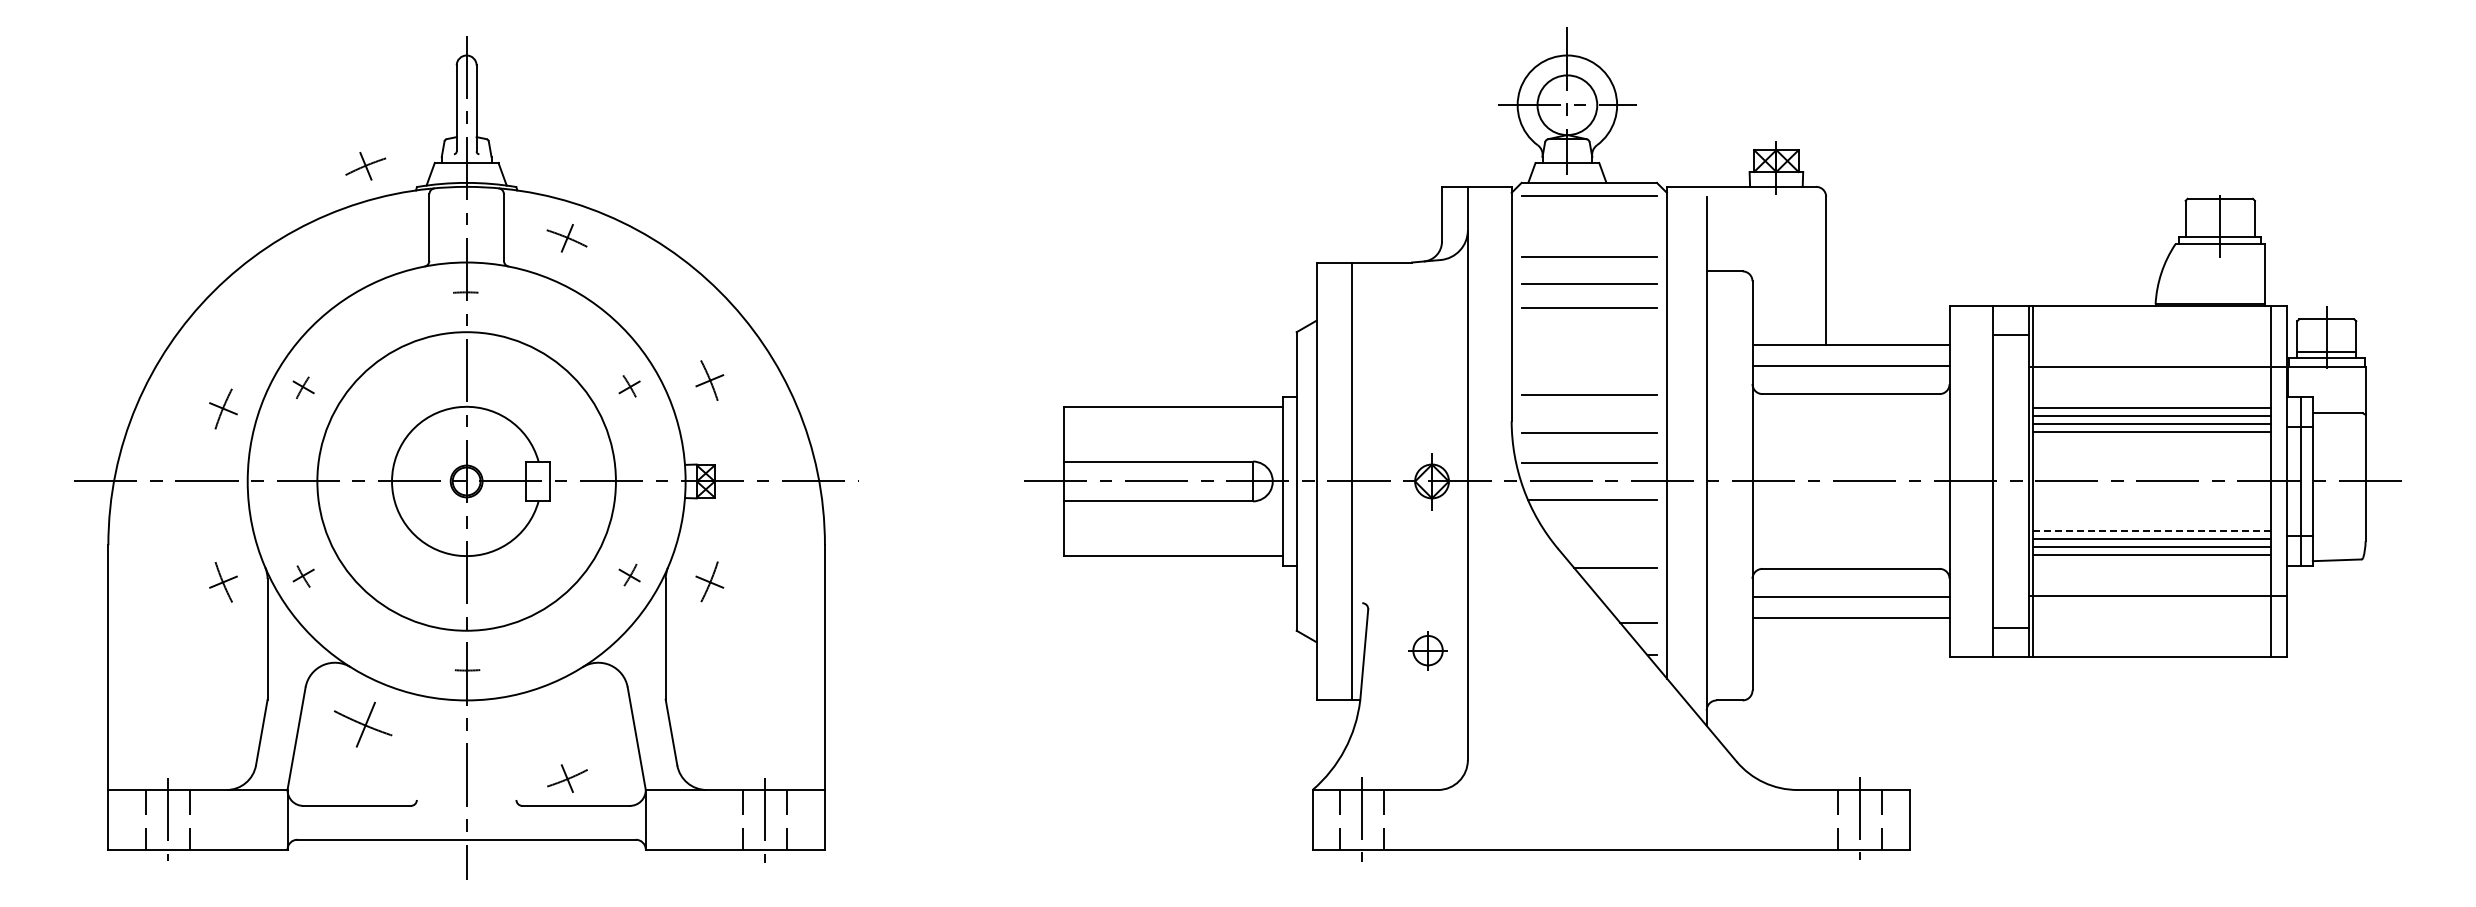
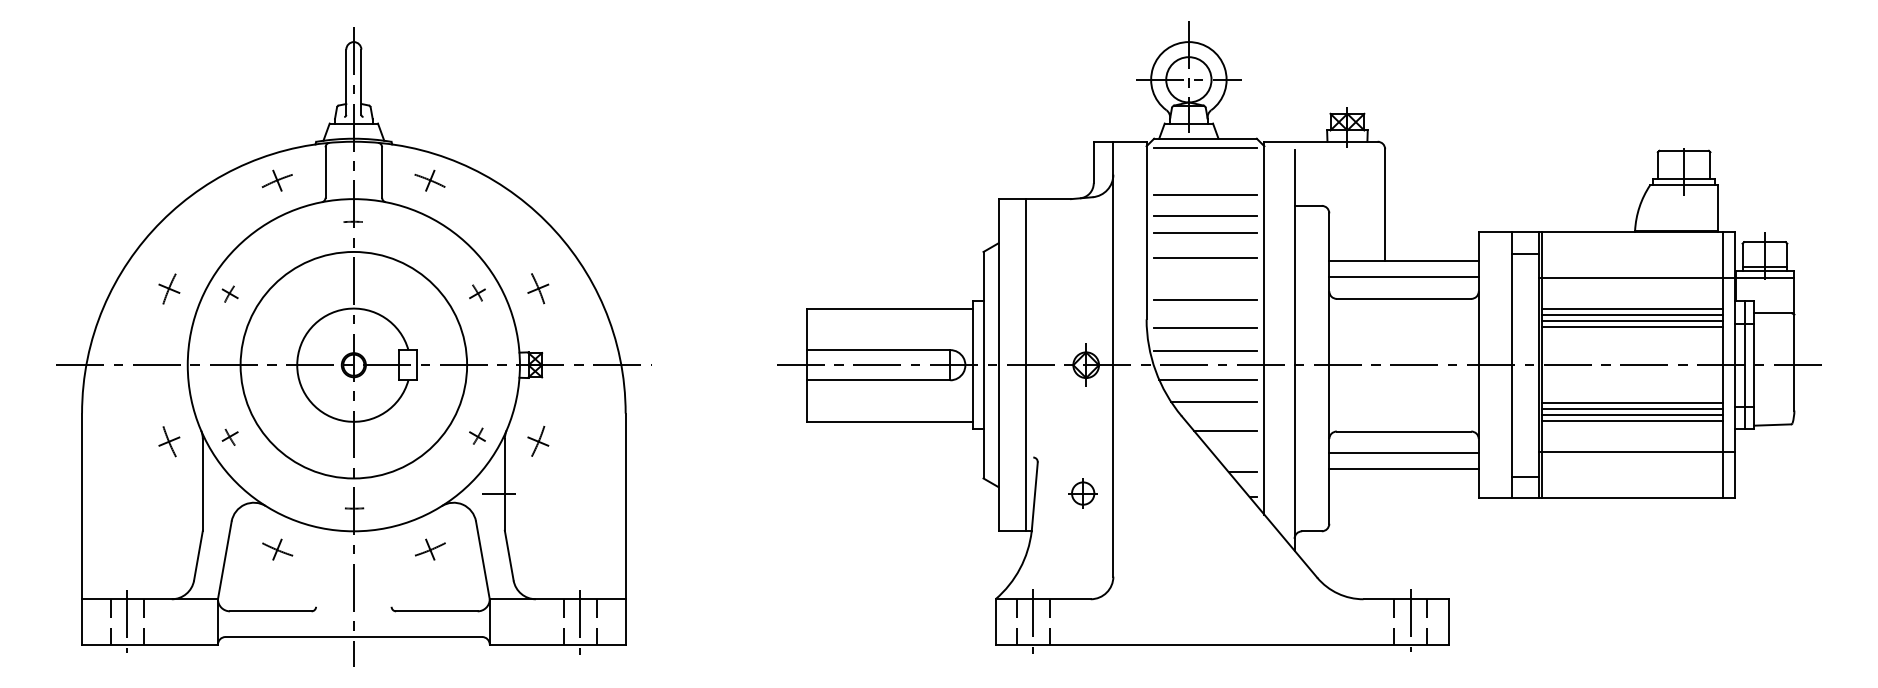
part: (365, 166) -> (277, 180), moved
line: (1588, 340) -> (1204, 258), added
part: (223, 408) -> (169, 288), moved
line: (1600, 530) -> (1213, 402), added
line: (2152, 531) -> (1632, 403), dashed -> solid
line: (657, 650) -> (498, 493), added
part: (365, 724) -> (277, 549), size x0.62
part: (567, 778) -> (430, 549), moved

